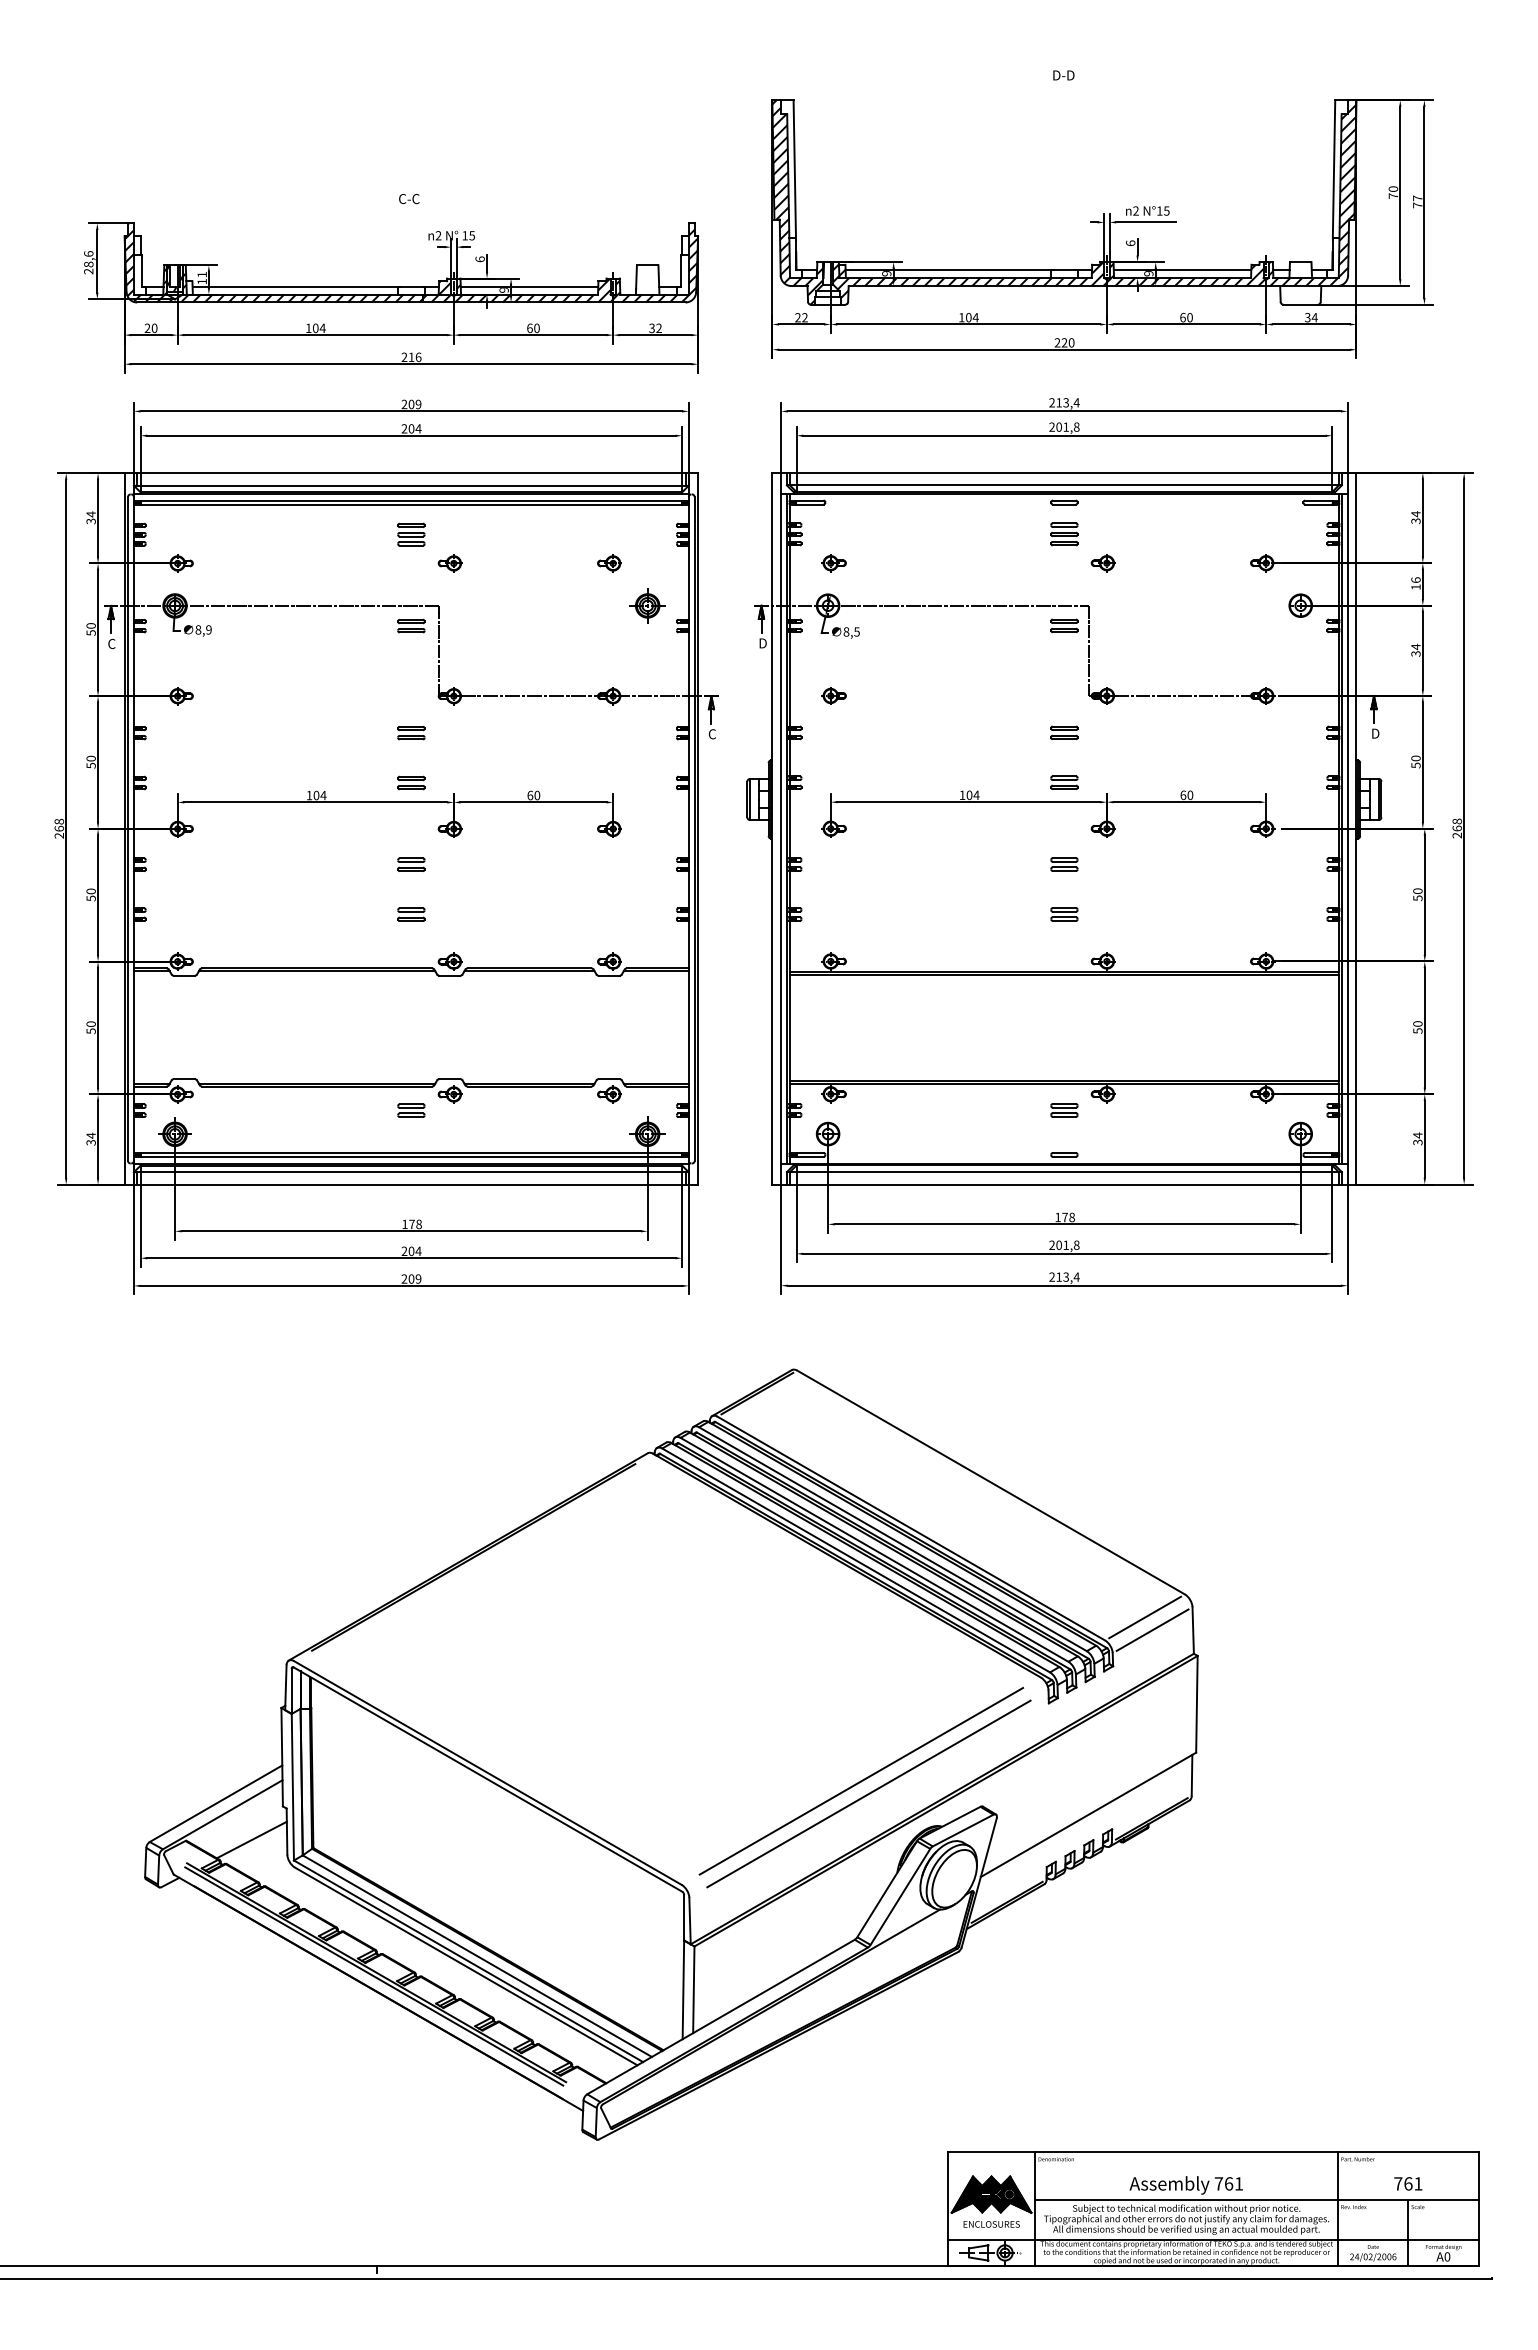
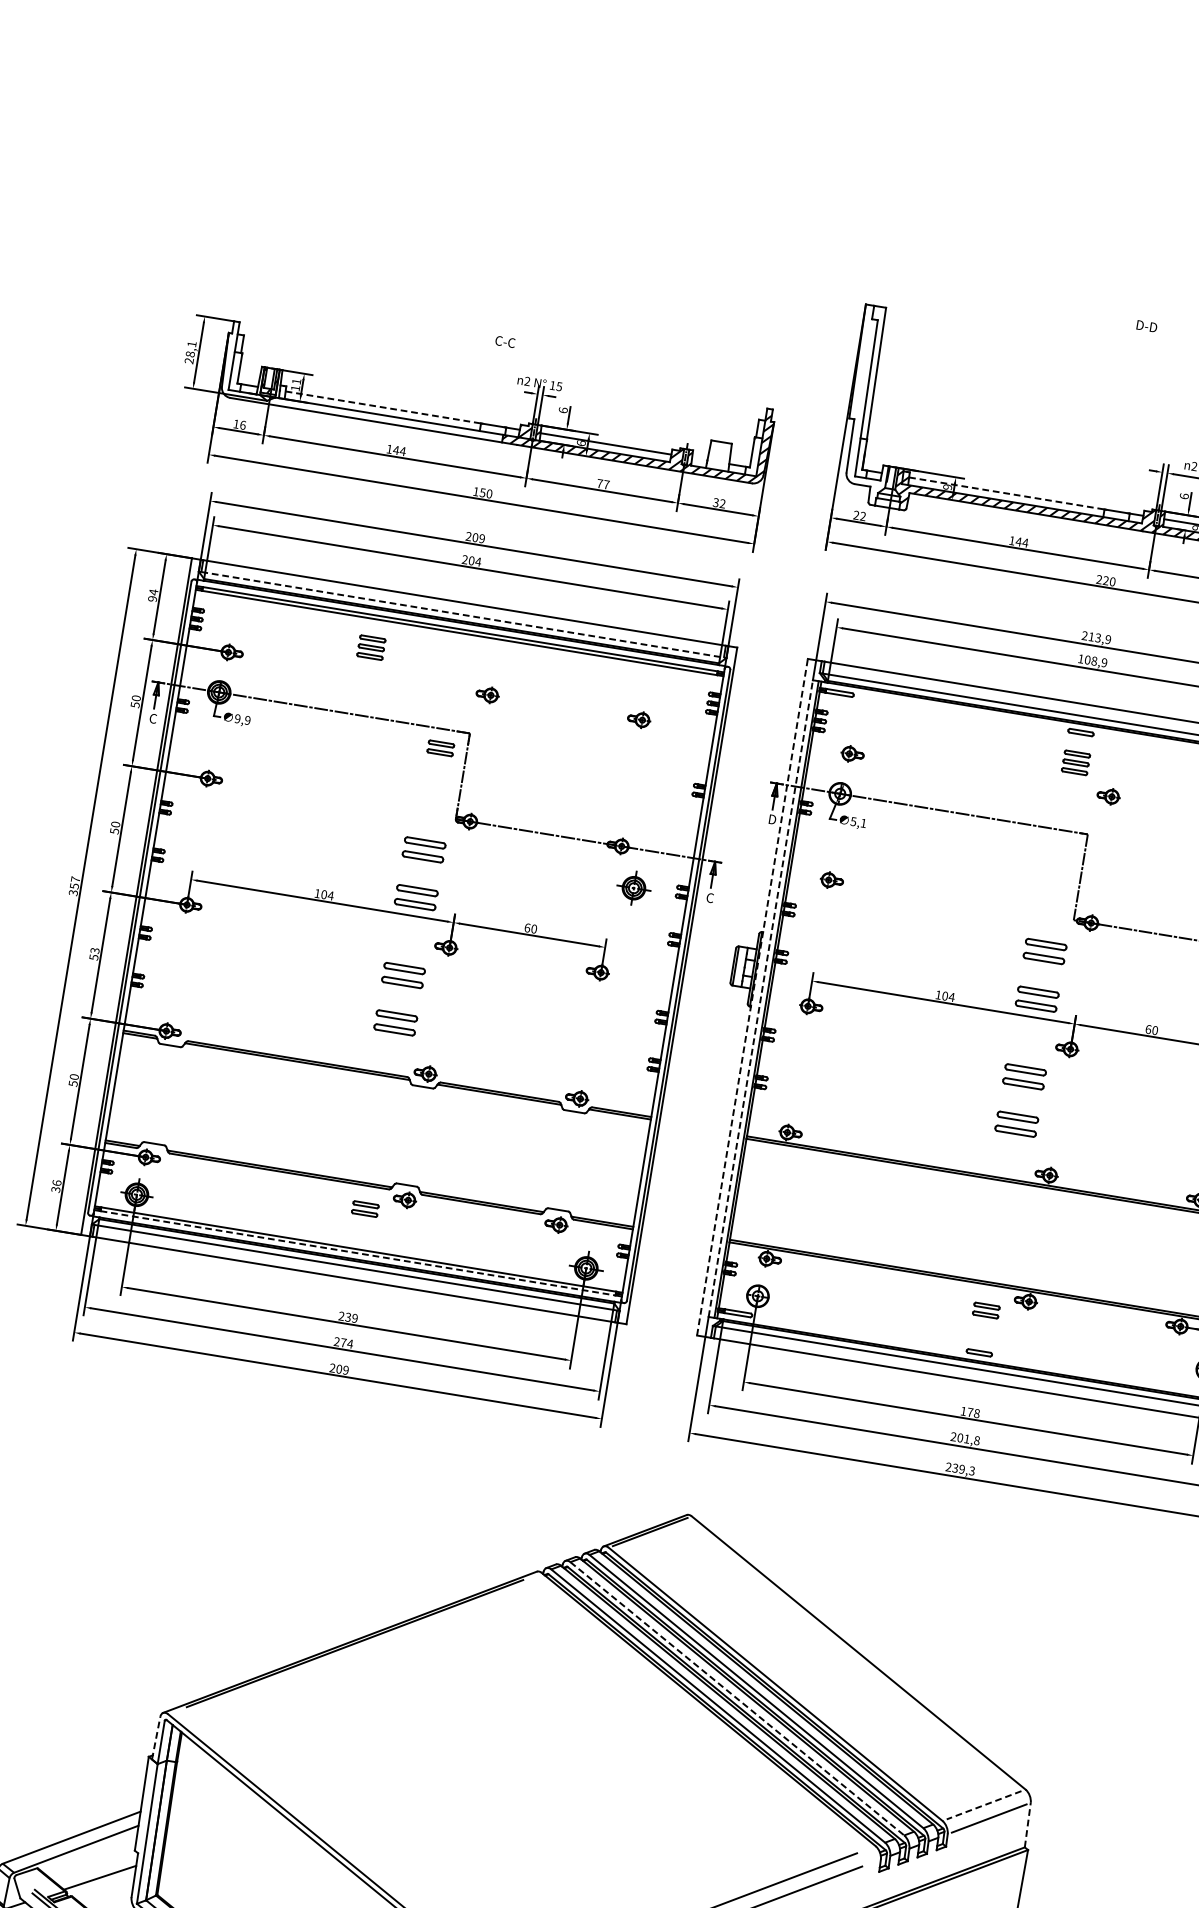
hatch: (797, 202) -> (873, 405), removed
text: (88, 253) -> (191, 343), 28,6 -> 28,1
hatch: (273, 262) -> (366, 381), removed
line: (948, 270) -> (1006, 493), solid -> dashed
line: (295, 286) -> (383, 407), solid -> dashed
text: (503, 290) -> (580, 443), 9 -> 6
text: (968, 317) -> (1018, 541), 104 -> 144
text: (150, 327) -> (239, 423), 20 -> 16
text: (315, 328) -> (395, 450), 104 -> 144
text: (533, 328) -> (603, 484), 60 -> 77
text: (411, 357) -> (482, 492), 216 -> 150
text: (1076, 402) -> (1108, 639), 213,4 -> 213,9
text: (1064, 426) -> (1092, 660), 201,8 -> 108,9
line: (411, 485) -> (462, 614), solid -> dashed
text: (90, 521) -> (151, 598), 34 -> 94
part: (411, 534) -> (371, 647), moved
part: (647, 605) -> (633, 887), moved
part: (1064, 625) -> (1061, 849), removed
text: (198, 629) -> (237, 718), 8,9 -> 9,9
text: (851, 631) -> (858, 822), 8,5 -> 5,1
part: (1064, 732) -> (1045, 951), size x1.6
part: (411, 733) -> (424, 850), size x1.6
part: (411, 782) -> (416, 897), size x1.6
part: (1064, 782) -> (1037, 998), size x1.6
text: (59, 828) -> (74, 886), 268 -> 357
line: (772, 828) -> (752, 997), solid -> dashed
line: (781, 828) -> (761, 998), solid -> dashed
part: (411, 864) -> (403, 975), size x1.6
part: (1064, 864) -> (1024, 1076), size x1.6
text: (90, 891) -> (94, 950), 50 -> 53
part: (411, 914) -> (396, 1022), size x1.6
part: (1064, 914) -> (1016, 1124), size x1.6
text: (90, 1135) -> (56, 1182), 34 -> 36
line: (411, 1157) -> (358, 1253), solid -> dashed
text: (411, 1224) -> (347, 1317), 178 -> 239
text: (411, 1251) -> (343, 1343), 204 -> 274
text: (1067, 1276) -> (963, 1468), 213,4 -> 239,3
line: (874, 1549) -> (737, 1698), solid -> dashed
line: (1144, 1617) -> (983, 1805), solid -> dashed
line: (1193, 1630) -> (1028, 1825), solid -> dashed
line: (285, 1687) -> (155, 1737), solid -> dashed

